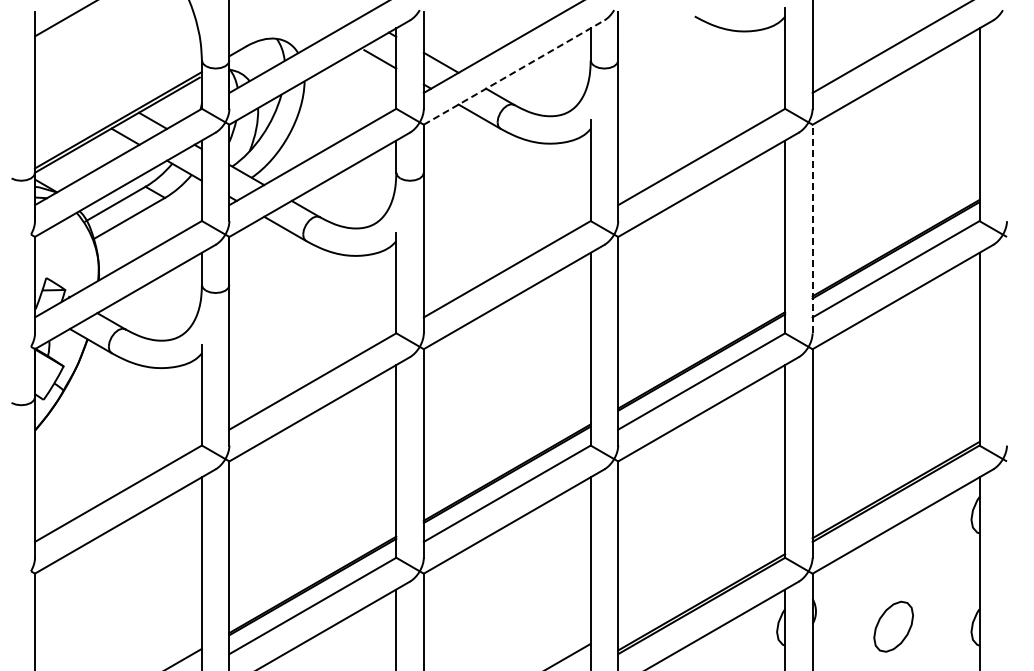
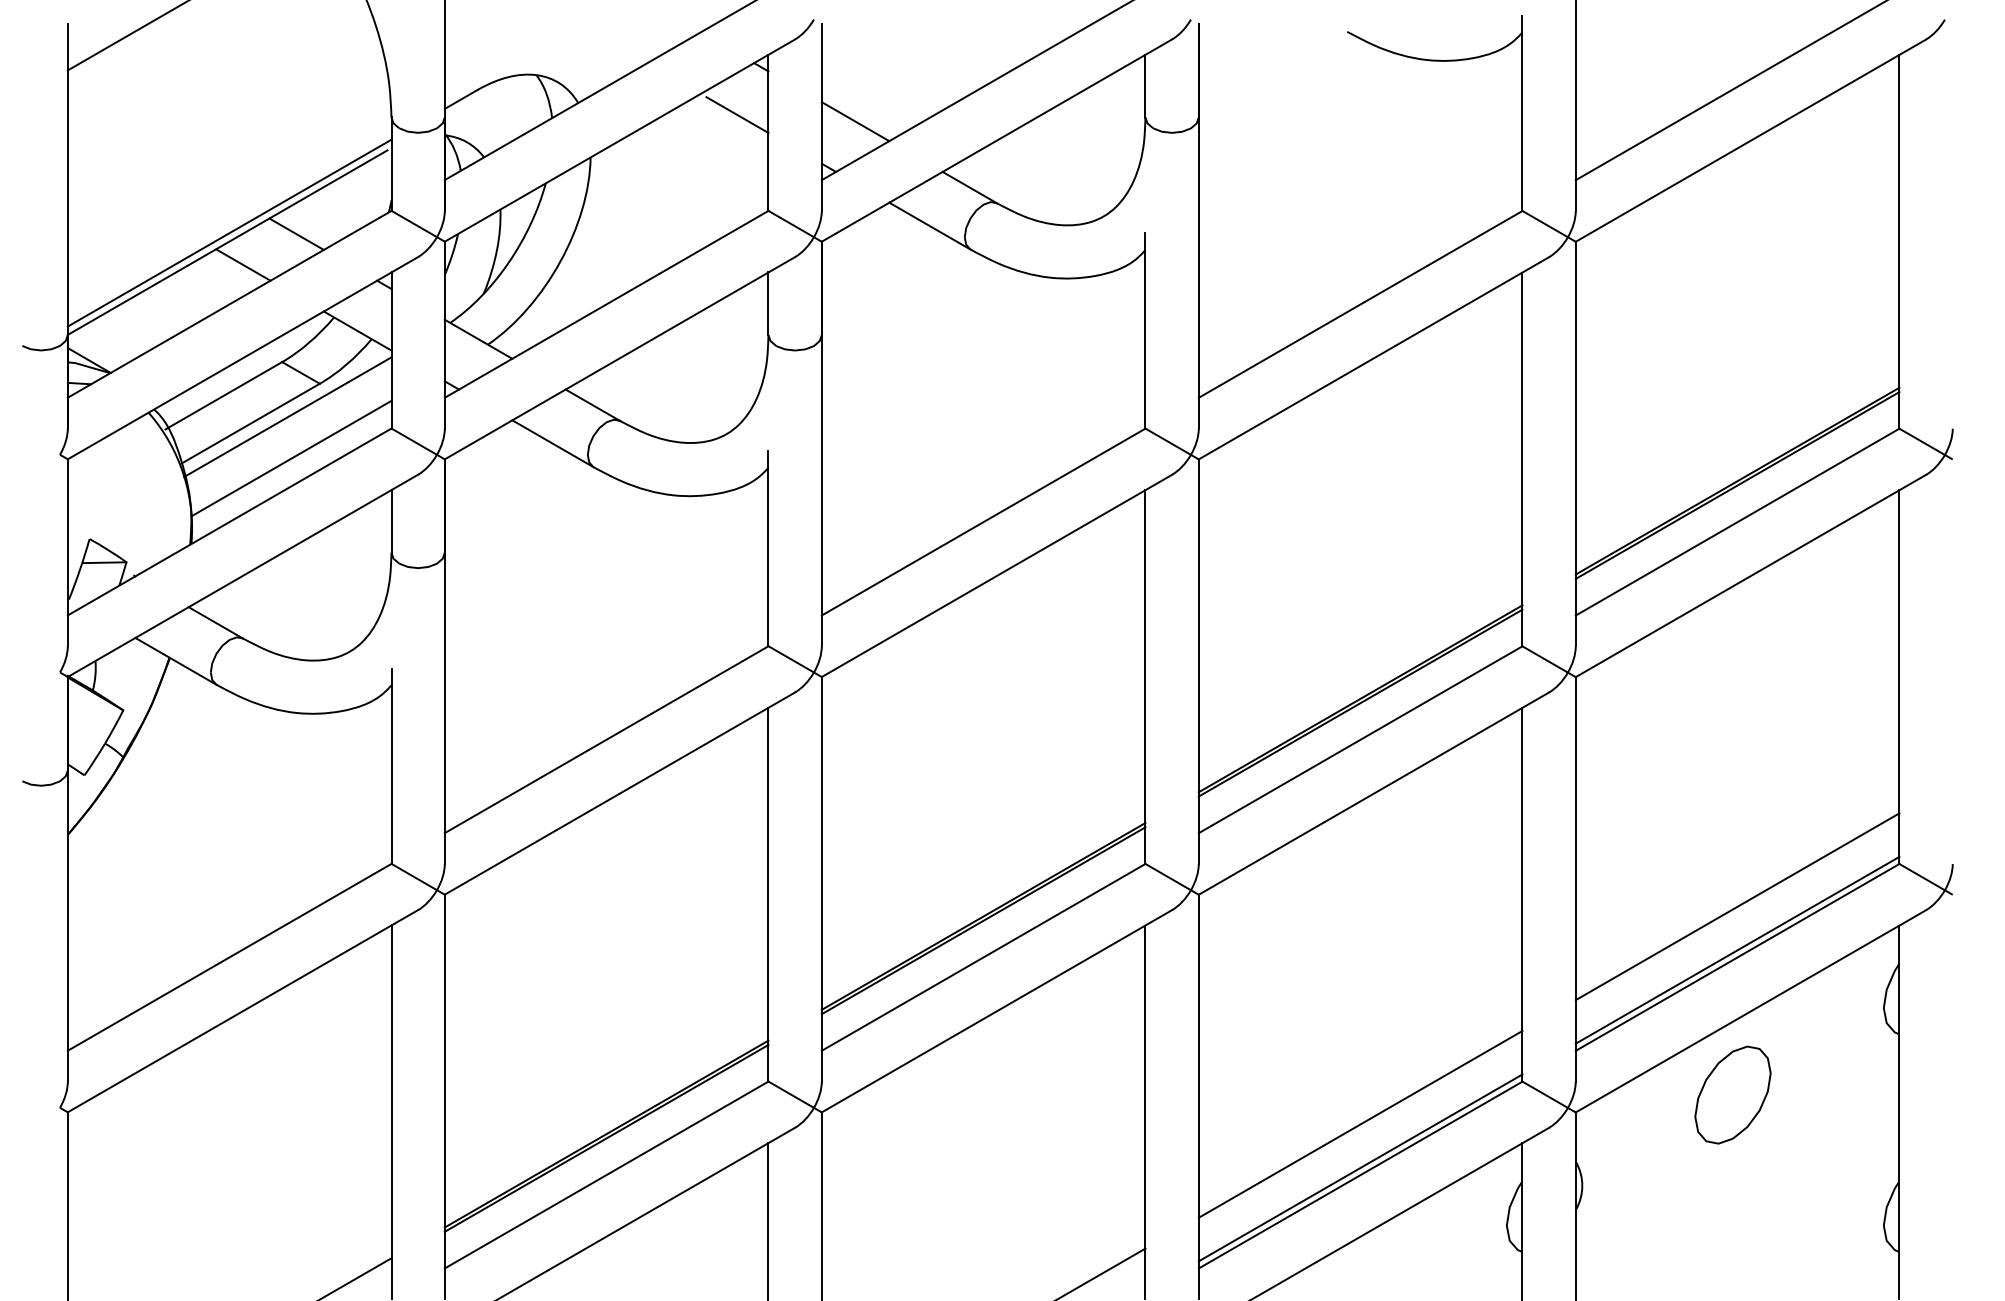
line: (514, 72) -> (997, 140), dashed -> solid
line: (148, 215) -> (287, 417), added
line: (812, 228) -> (1575, 442), dashed -> solid
line: (149, 236) -> (289, 458), added
line: (895, 467) -> (1736, 906), added
line: (701, 579) -> (1360, 1123), added
part: (893, 626) -> (1732, 1094), moved

